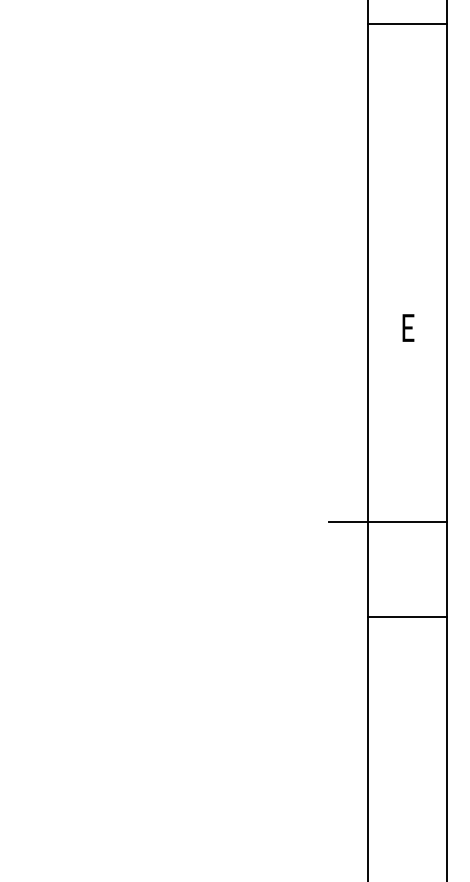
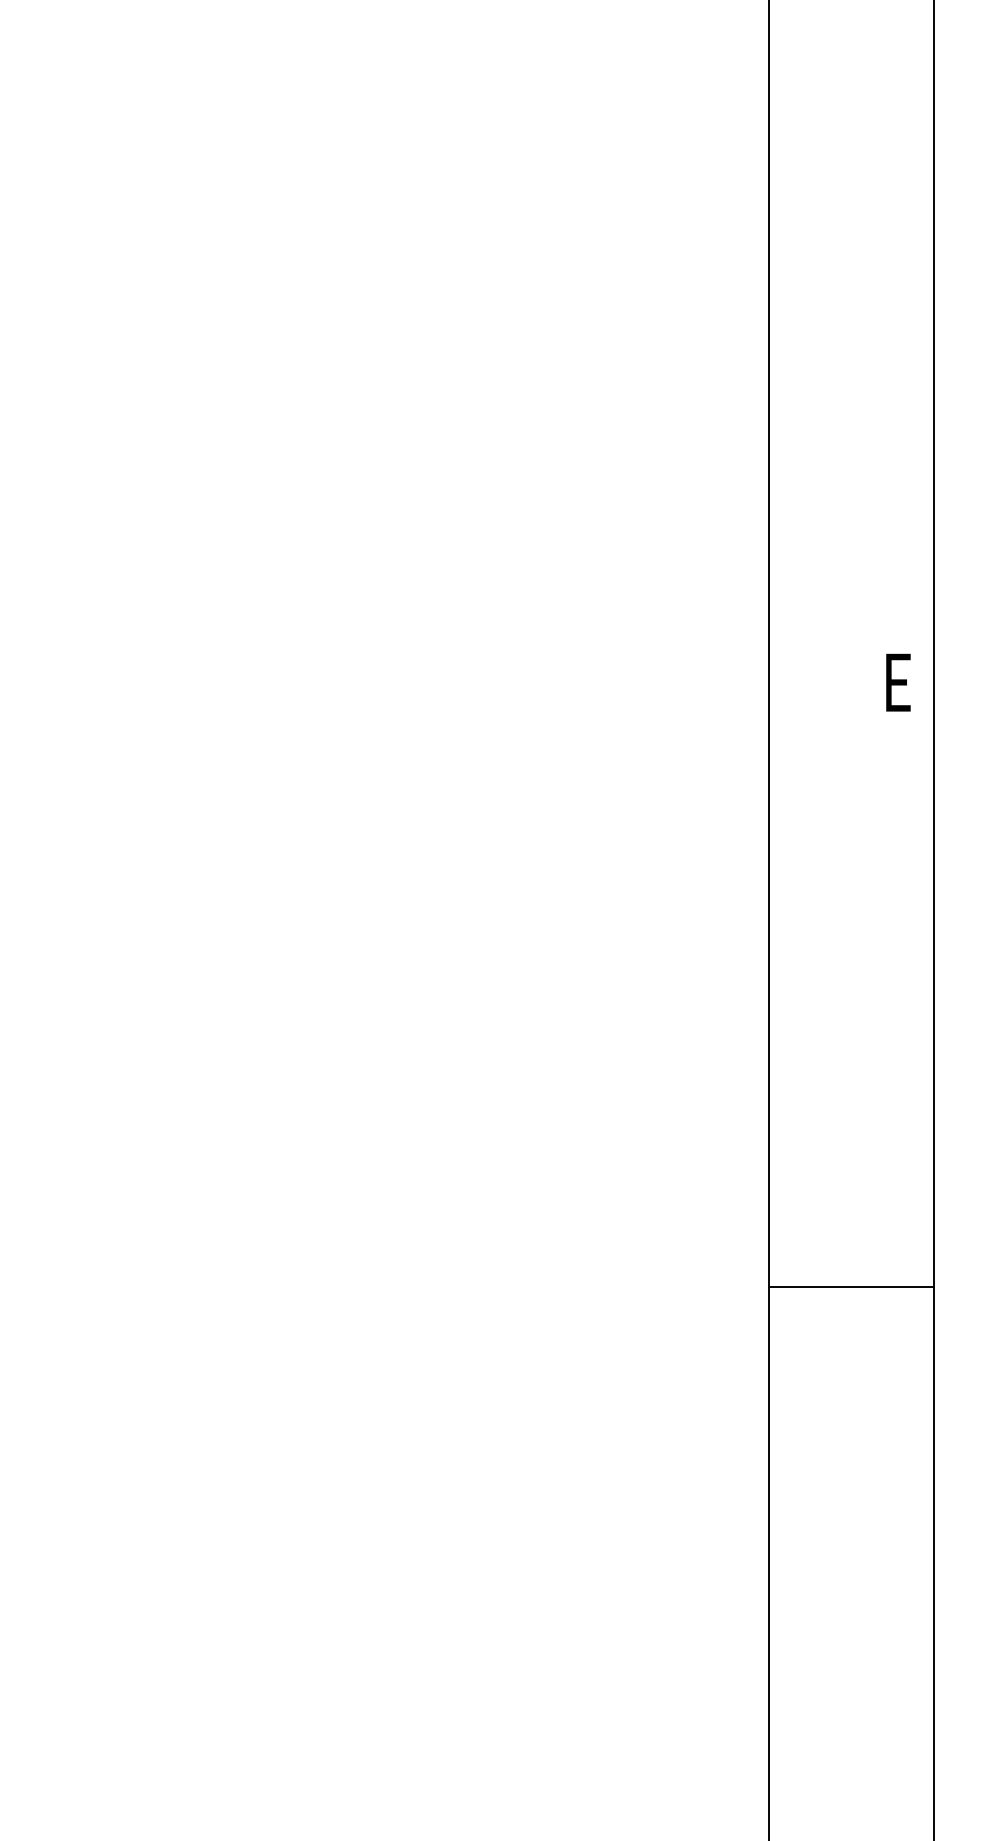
line: (407, 24) -> (850, 51), removed
text: (408, 327) -> (898, 681), moved
line: (387, 521) -> (808, 1088), removed

